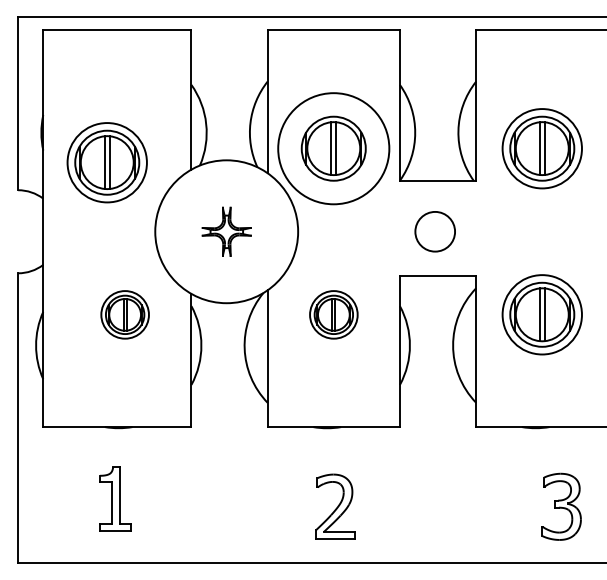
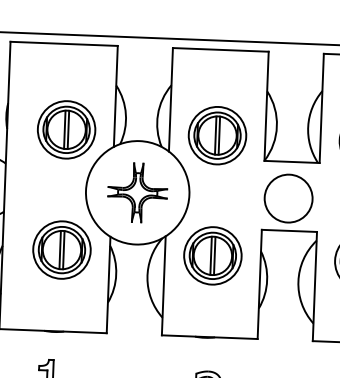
circle: (333, 148) -> (217, 135), size x0.71
part: (106, 162) -> (66, 129), moved
part: (226, 231) -> (137, 192), size x1.67
circle: (435, 231) -> (288, 198), size x1.67
part: (124, 314) -> (61, 249), size x1.67
part: (333, 314) -> (212, 255), size x1.67

